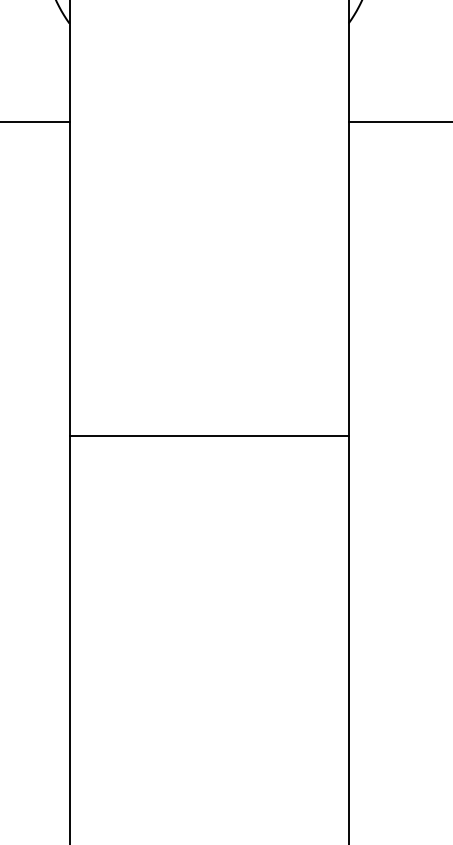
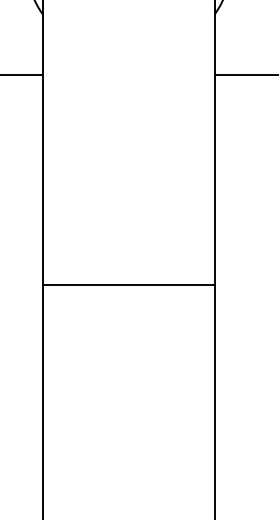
line: (208, 436) -> (128, 285), moved

